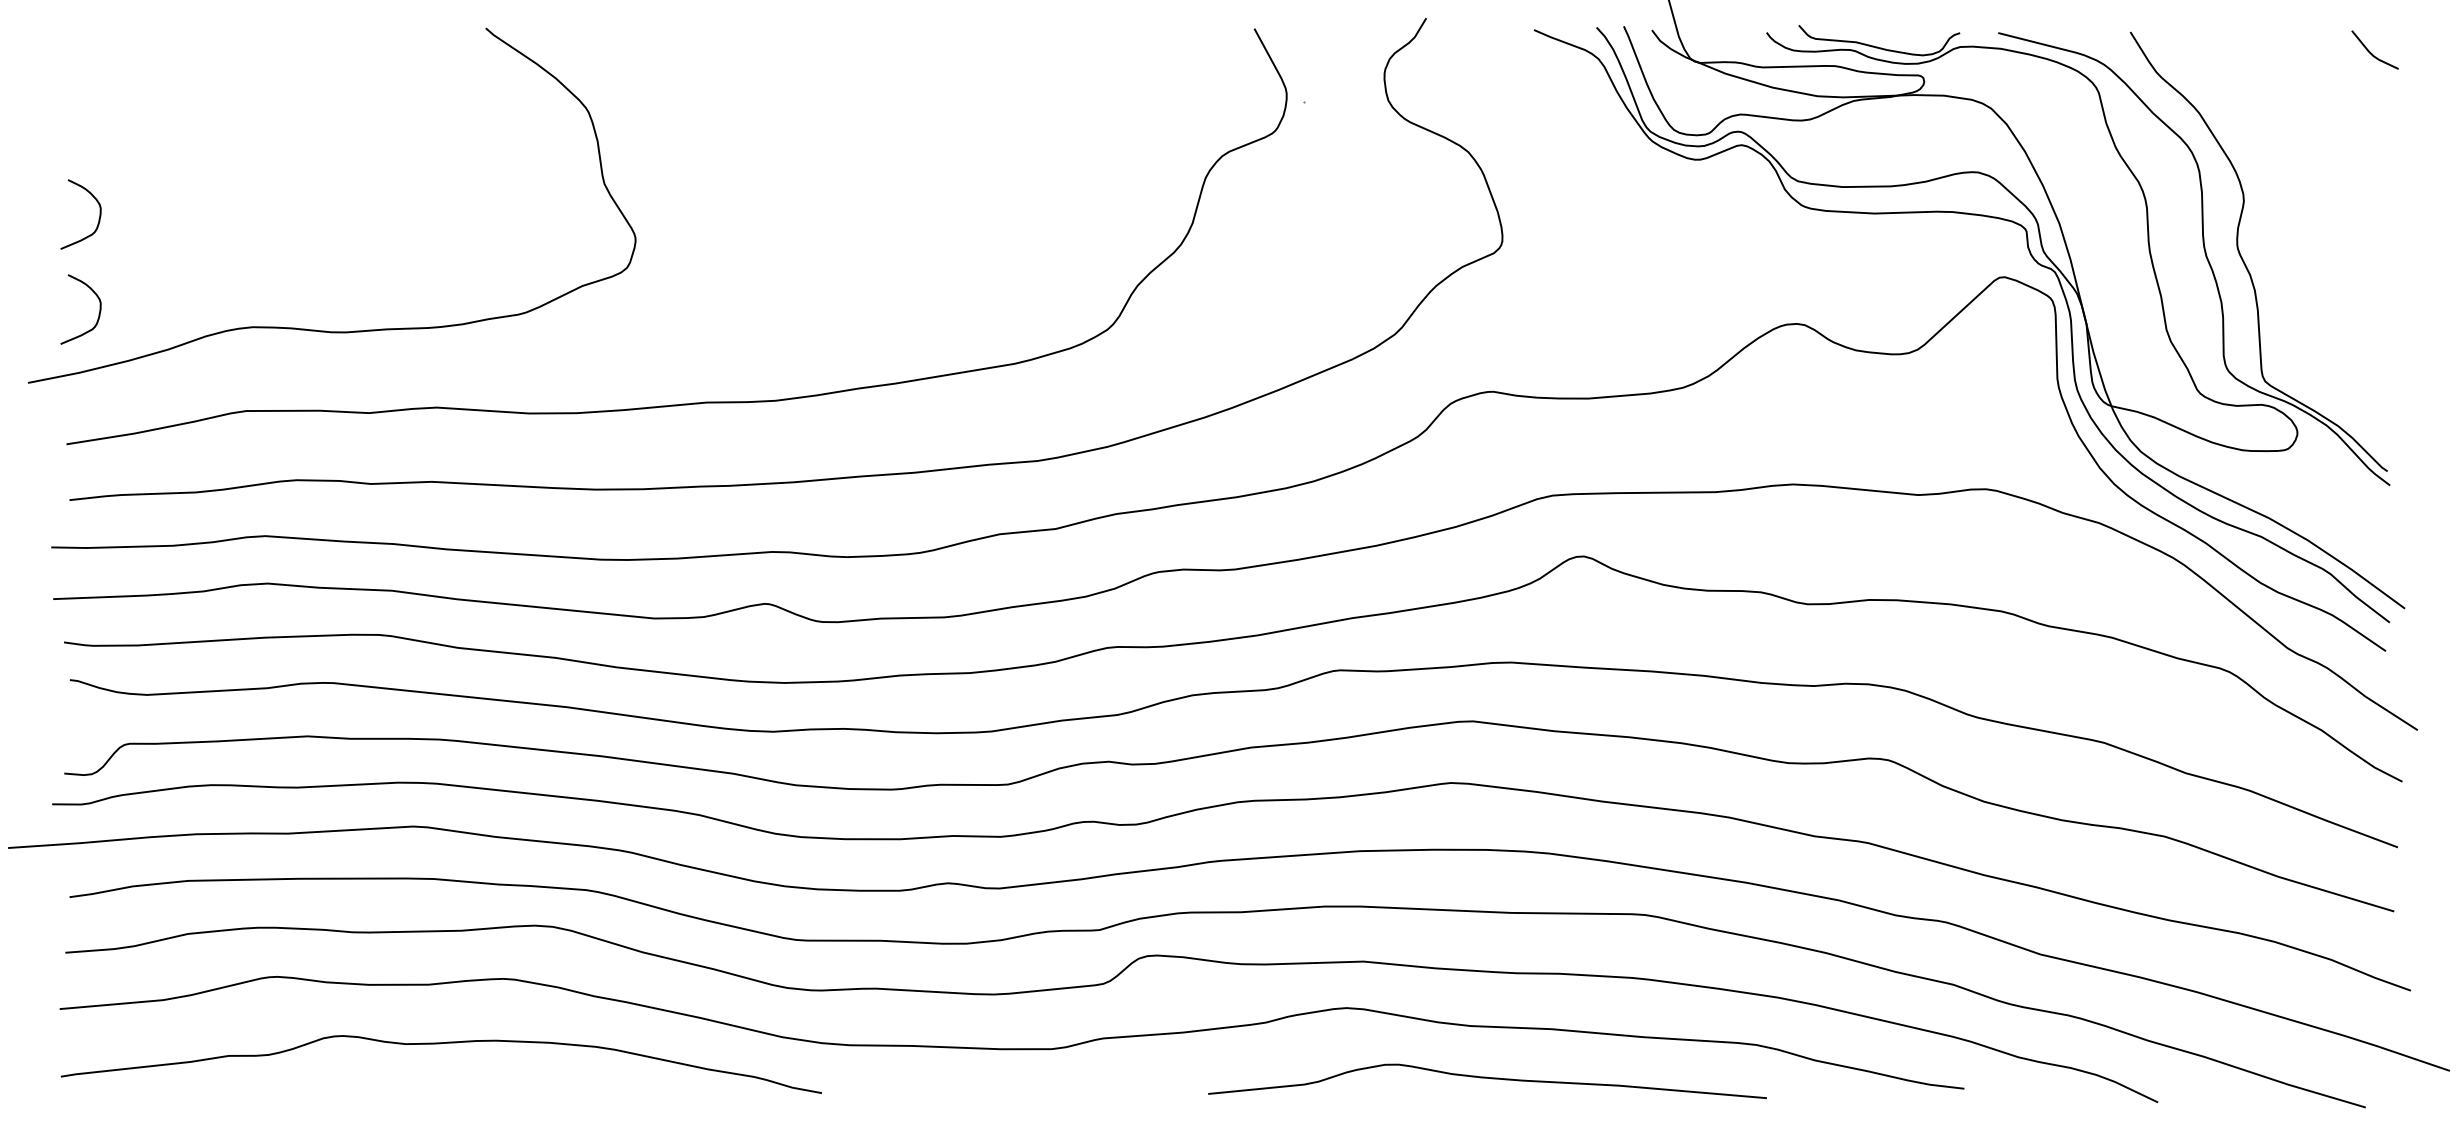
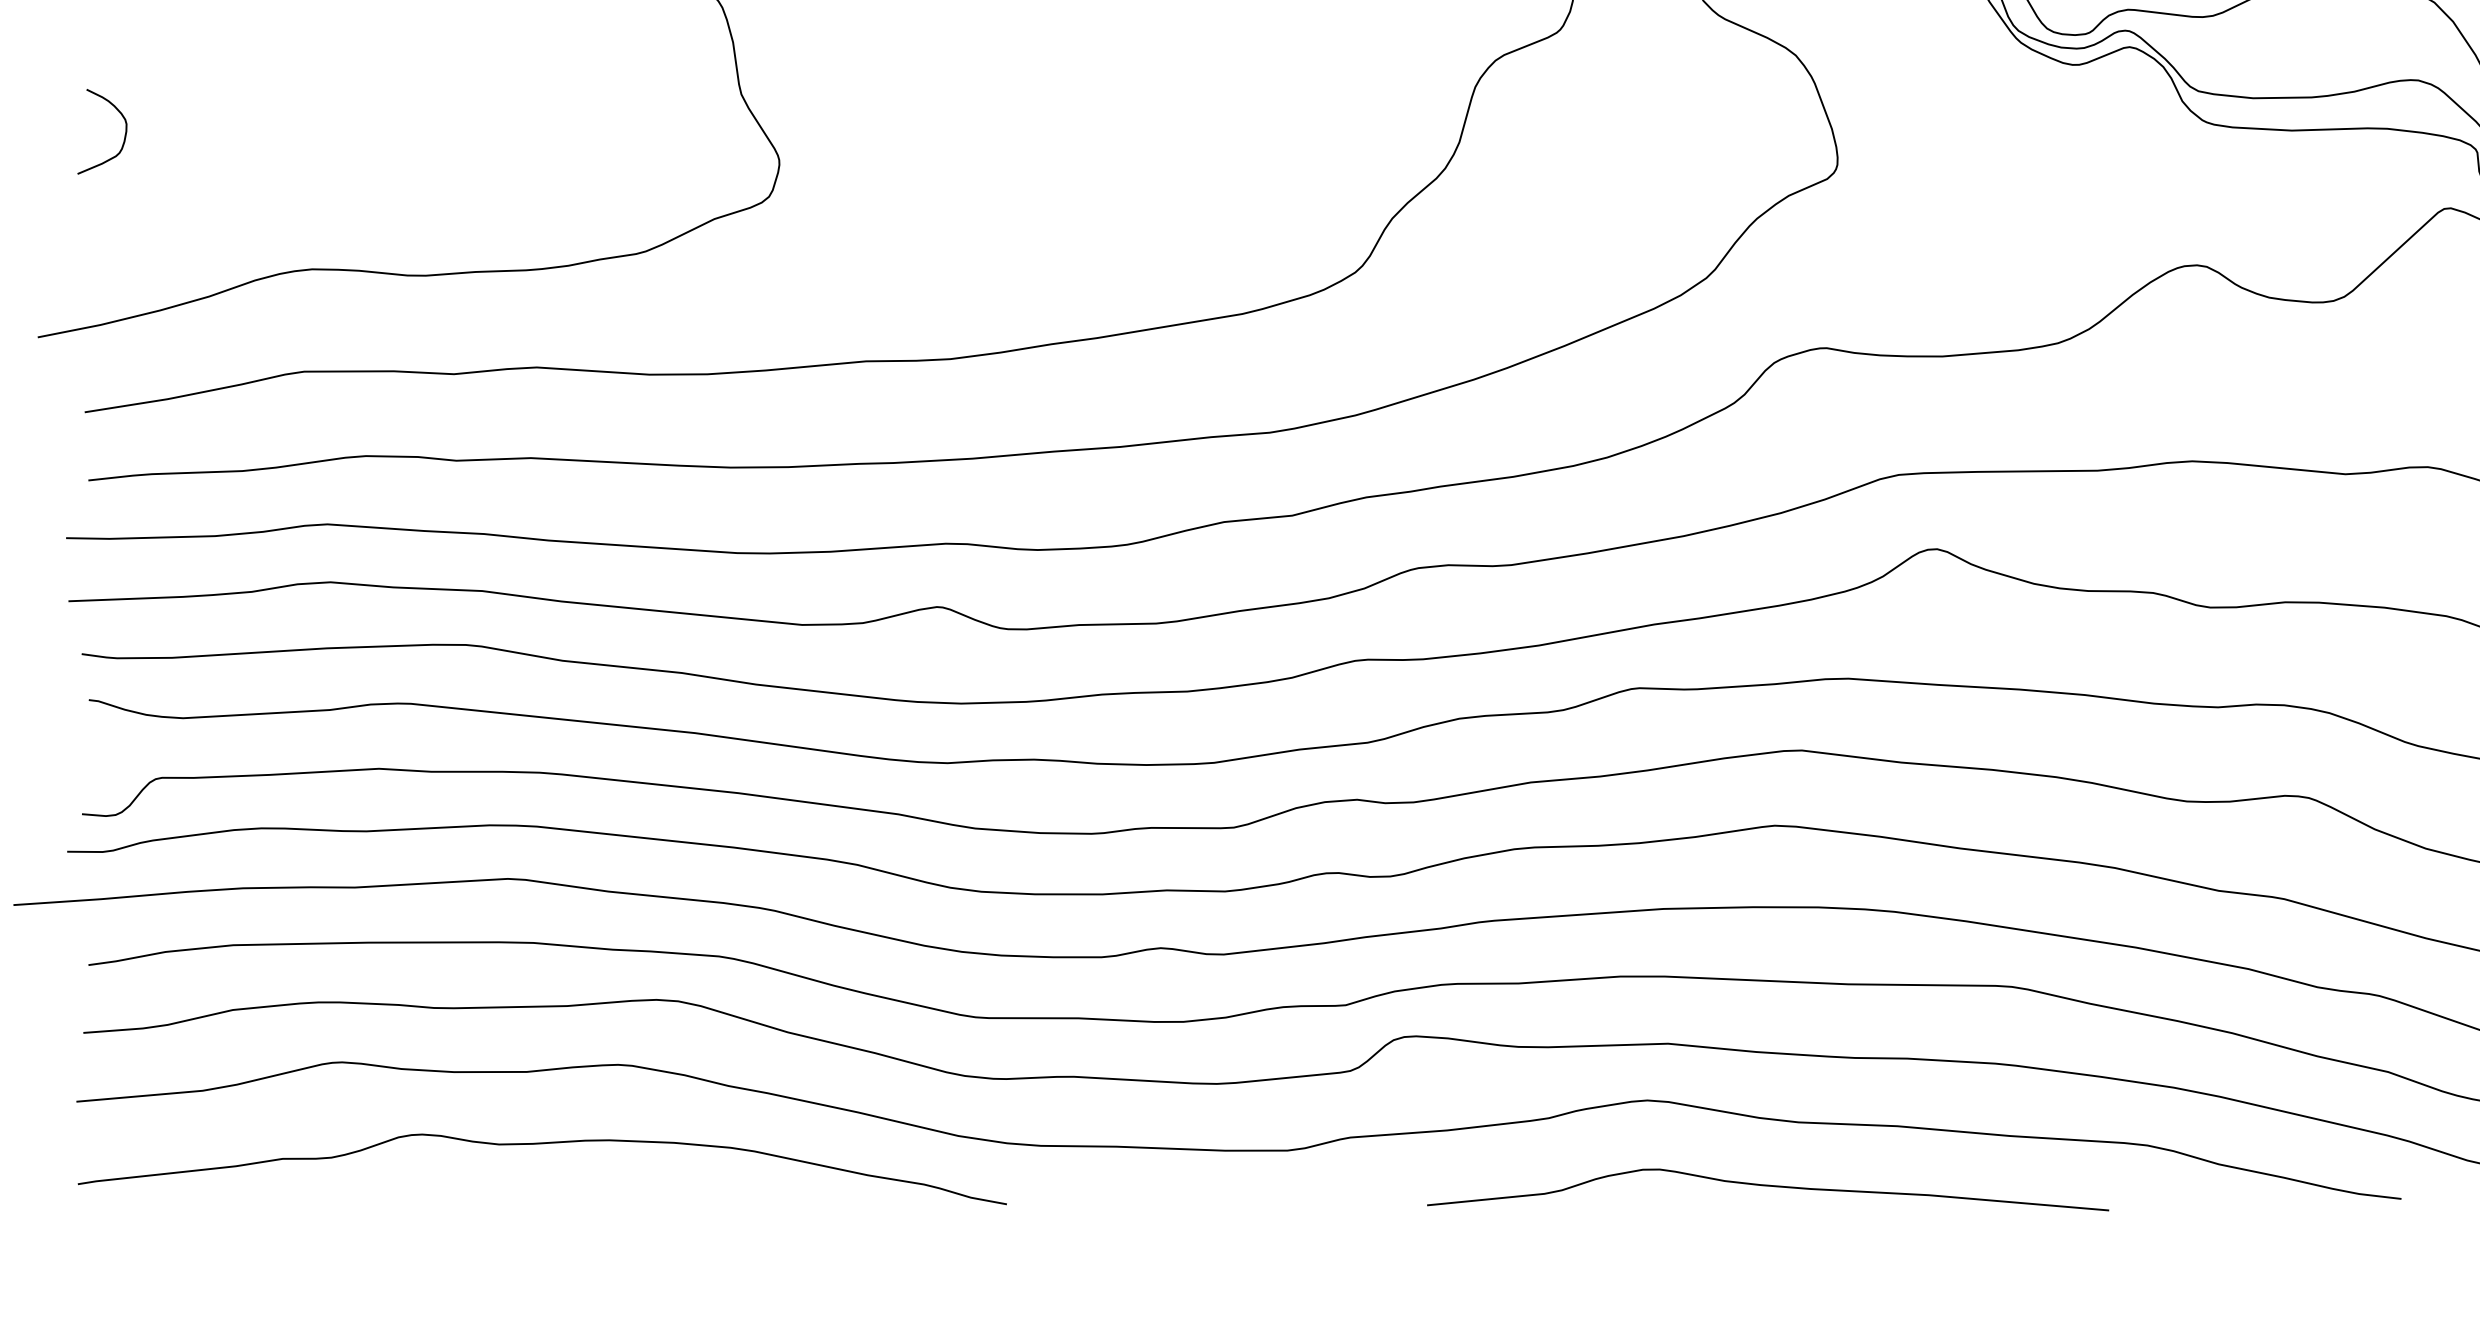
curve: (98, 313) -> (123, 252), removed
curve: (1487, 1078) -> (1768, 1186), moved

